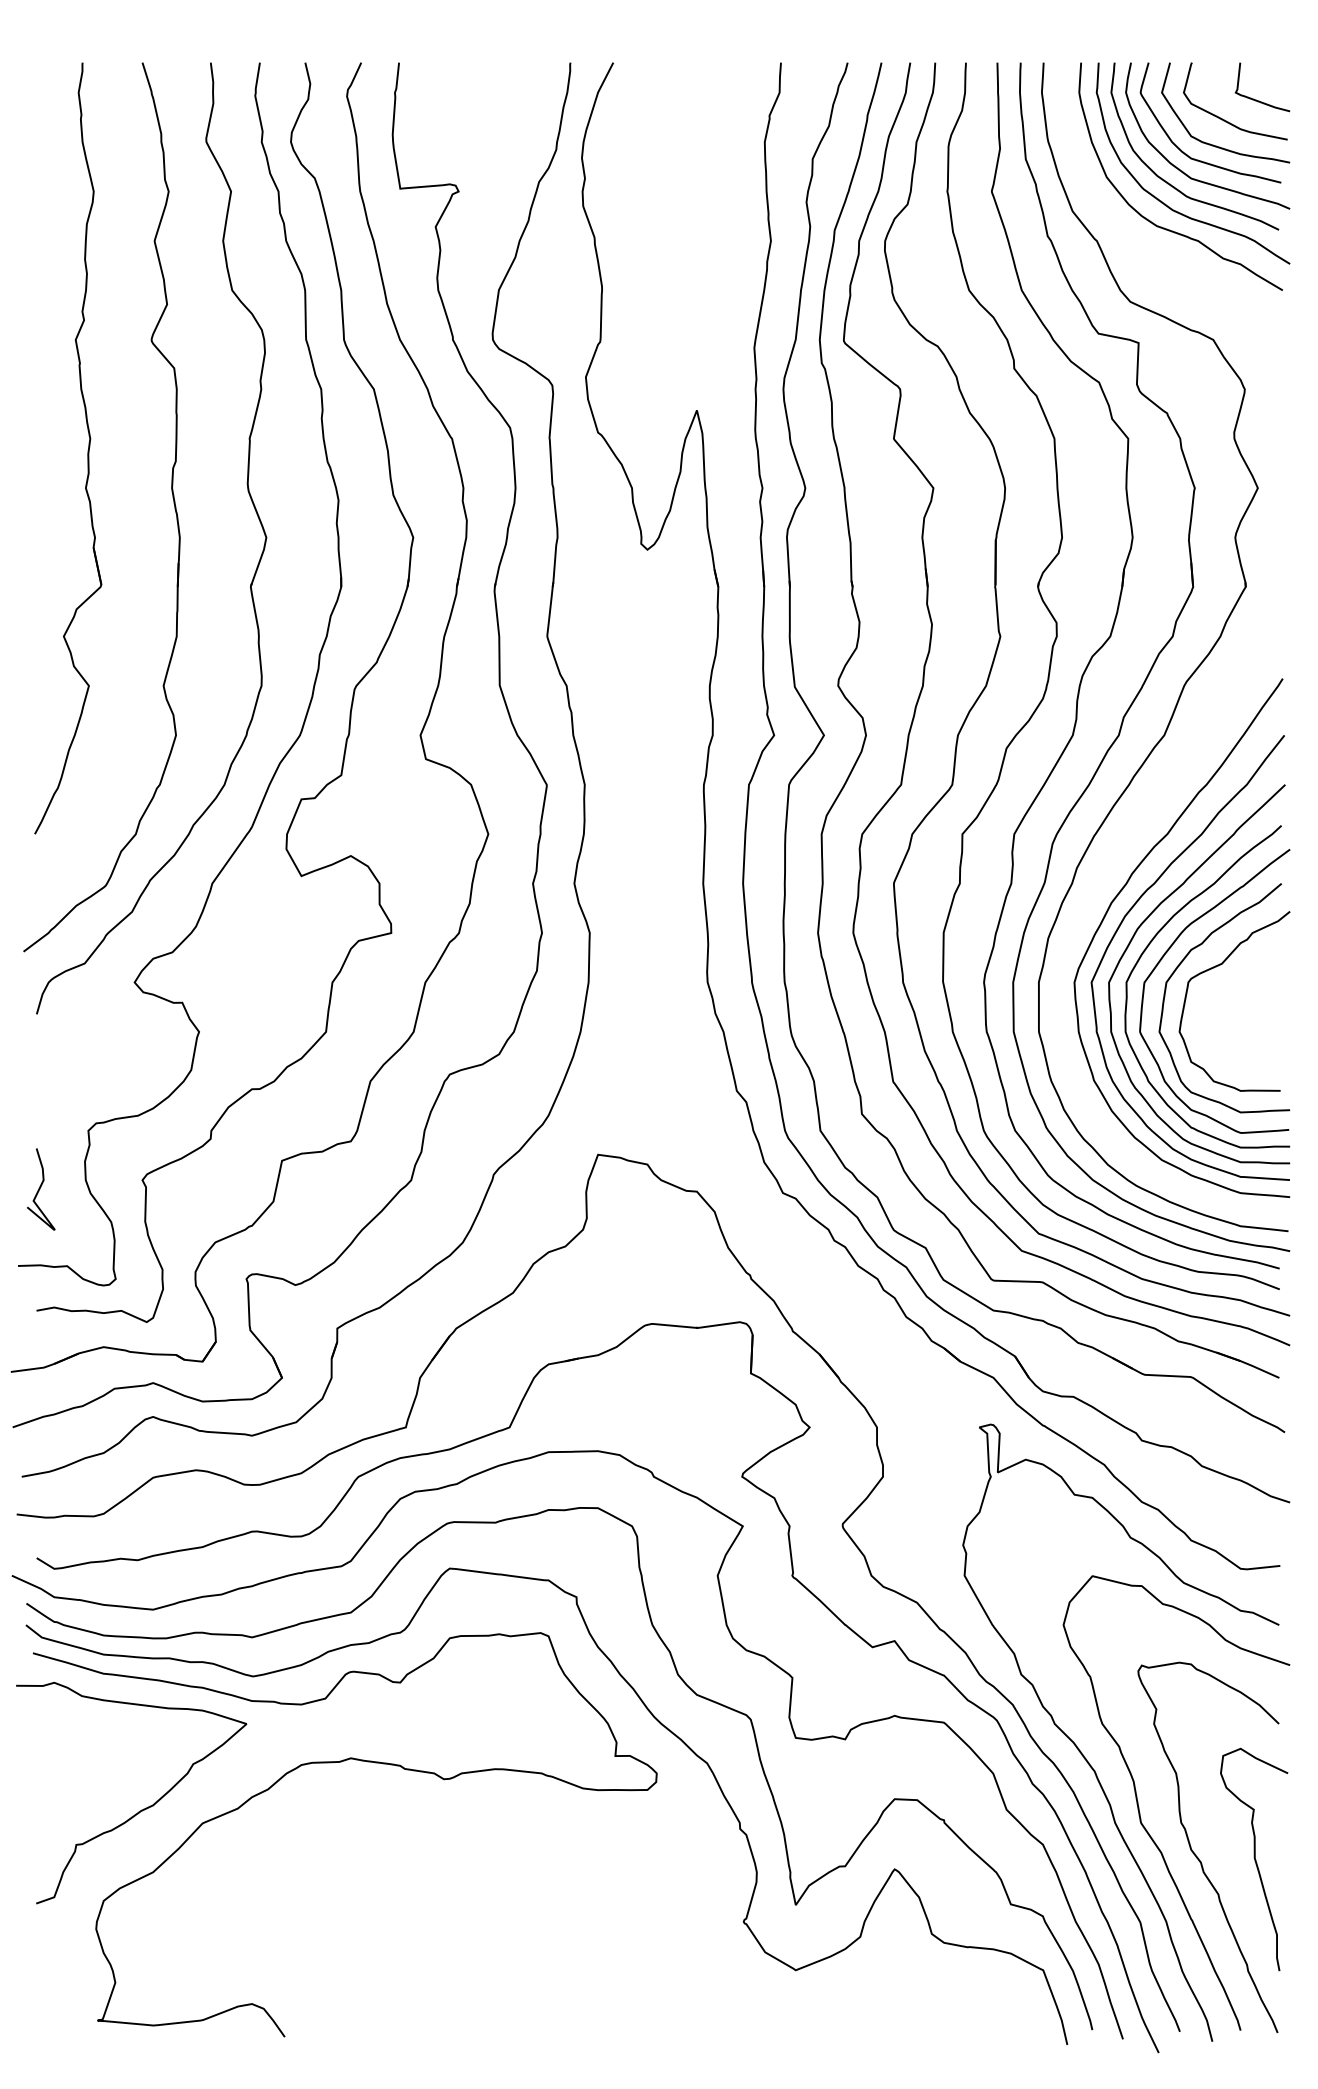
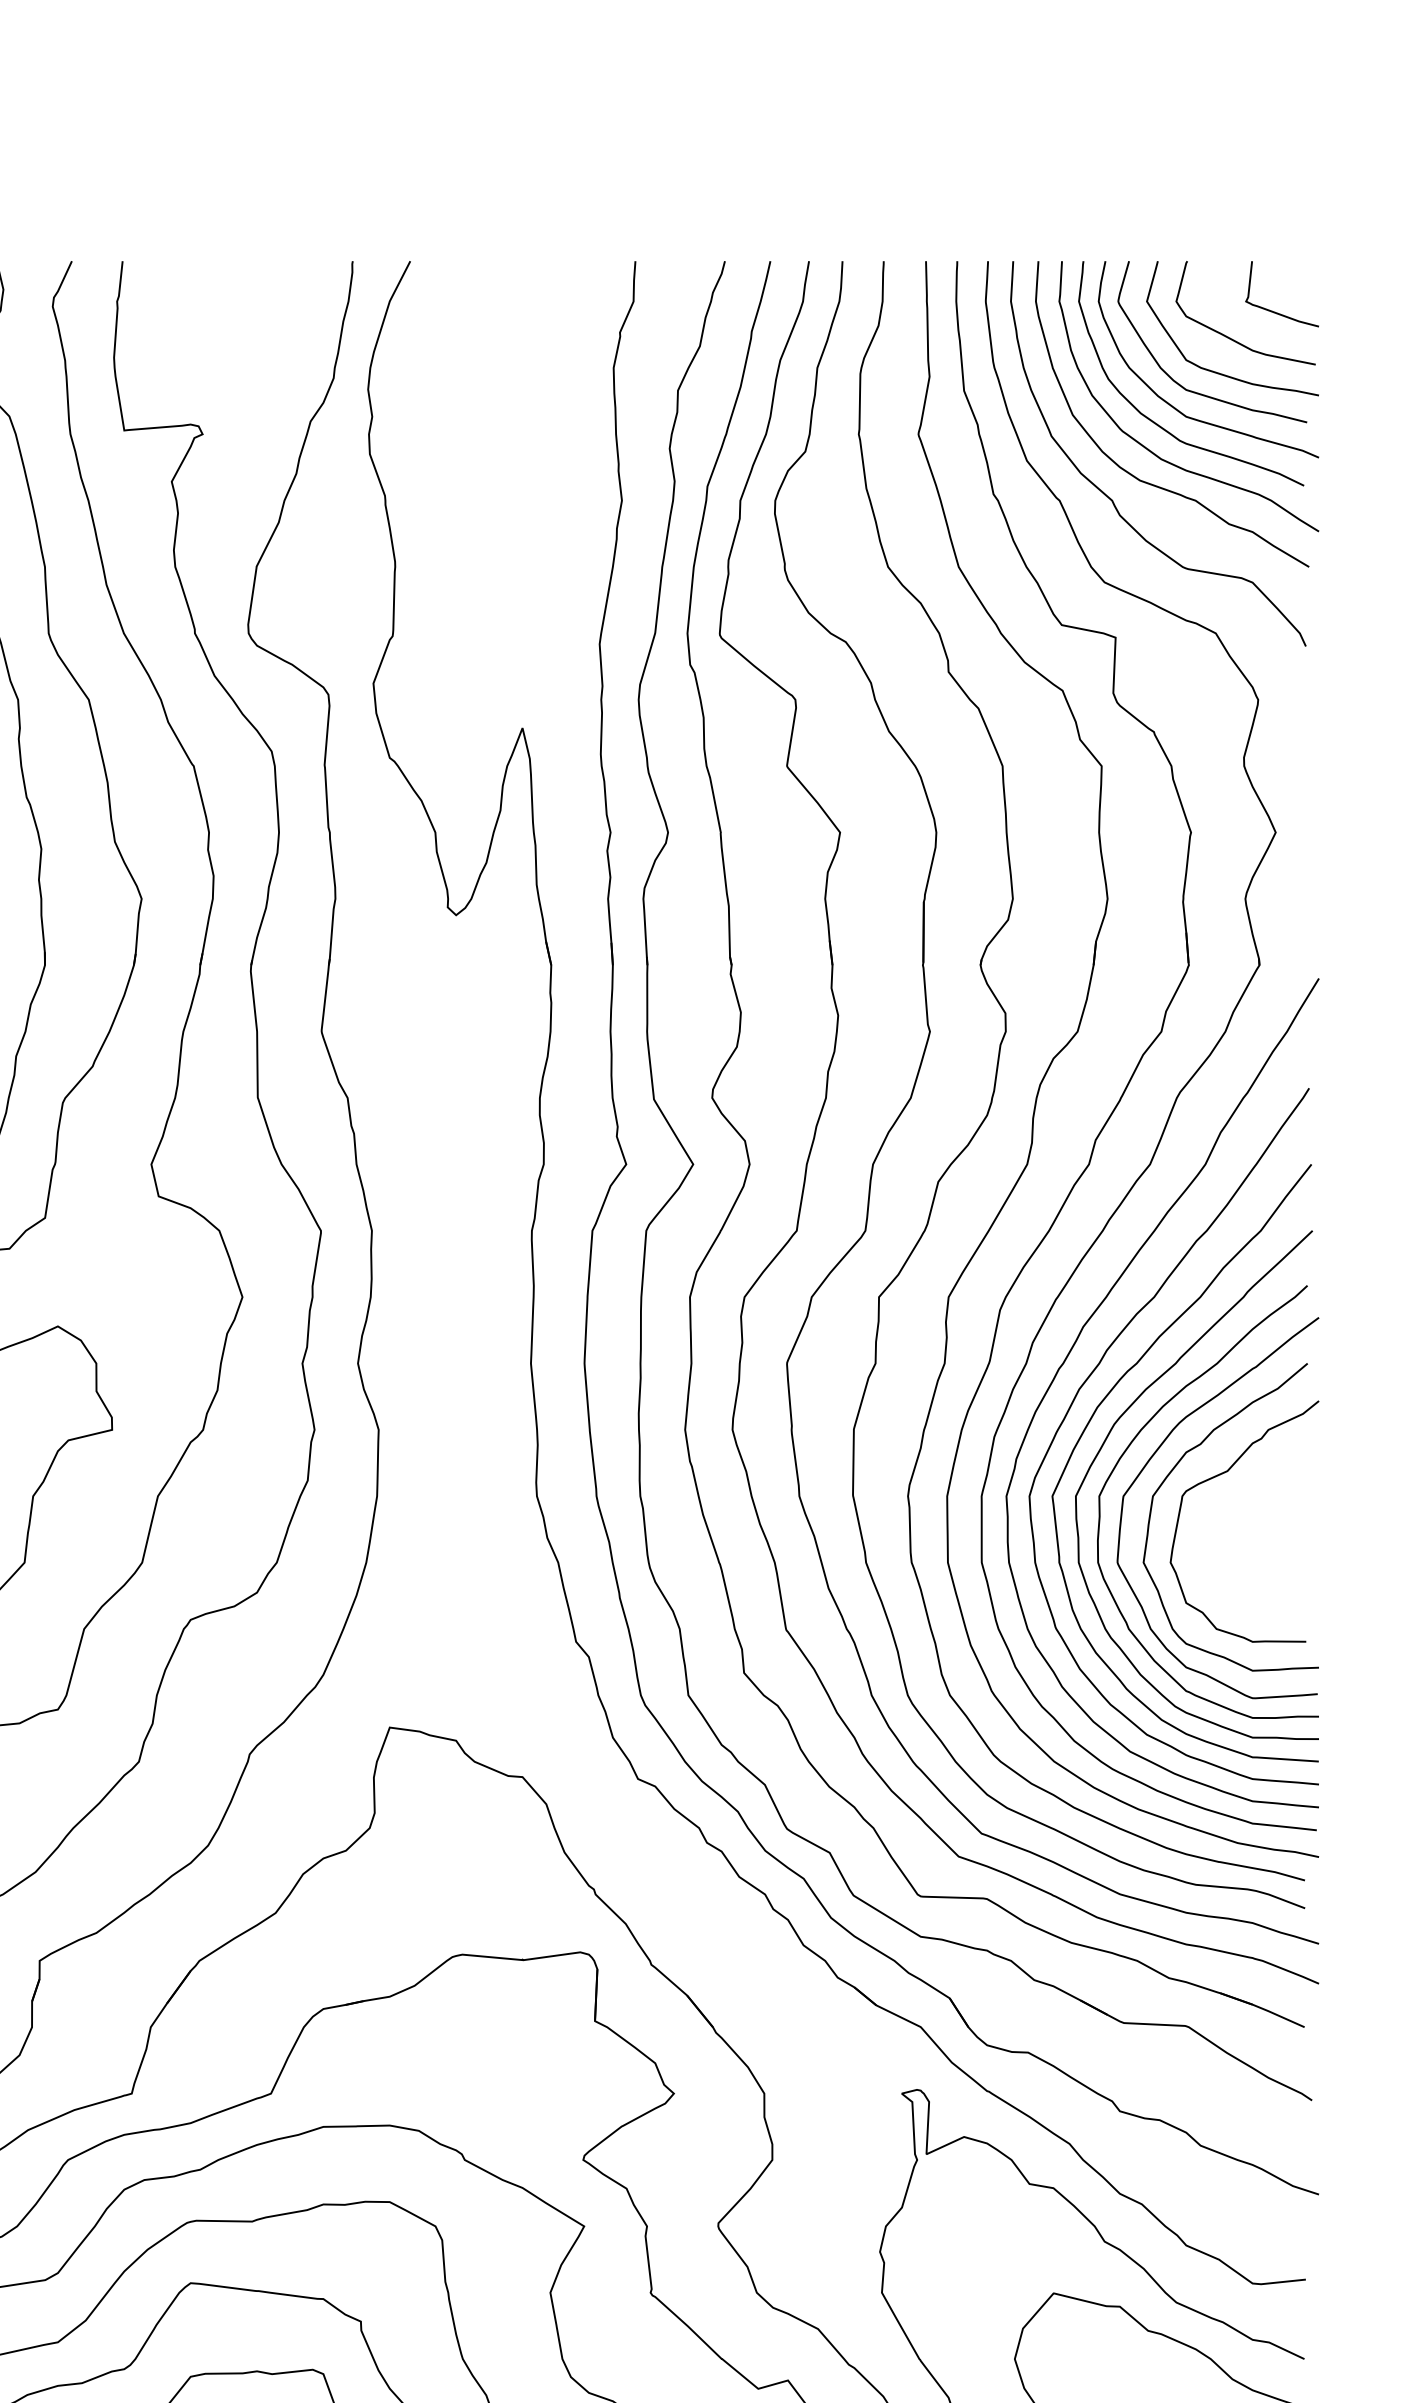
curve: (1135, 239) -> (1111, 498), added
curve: (1107, 872) -> (1073, 1348), added

